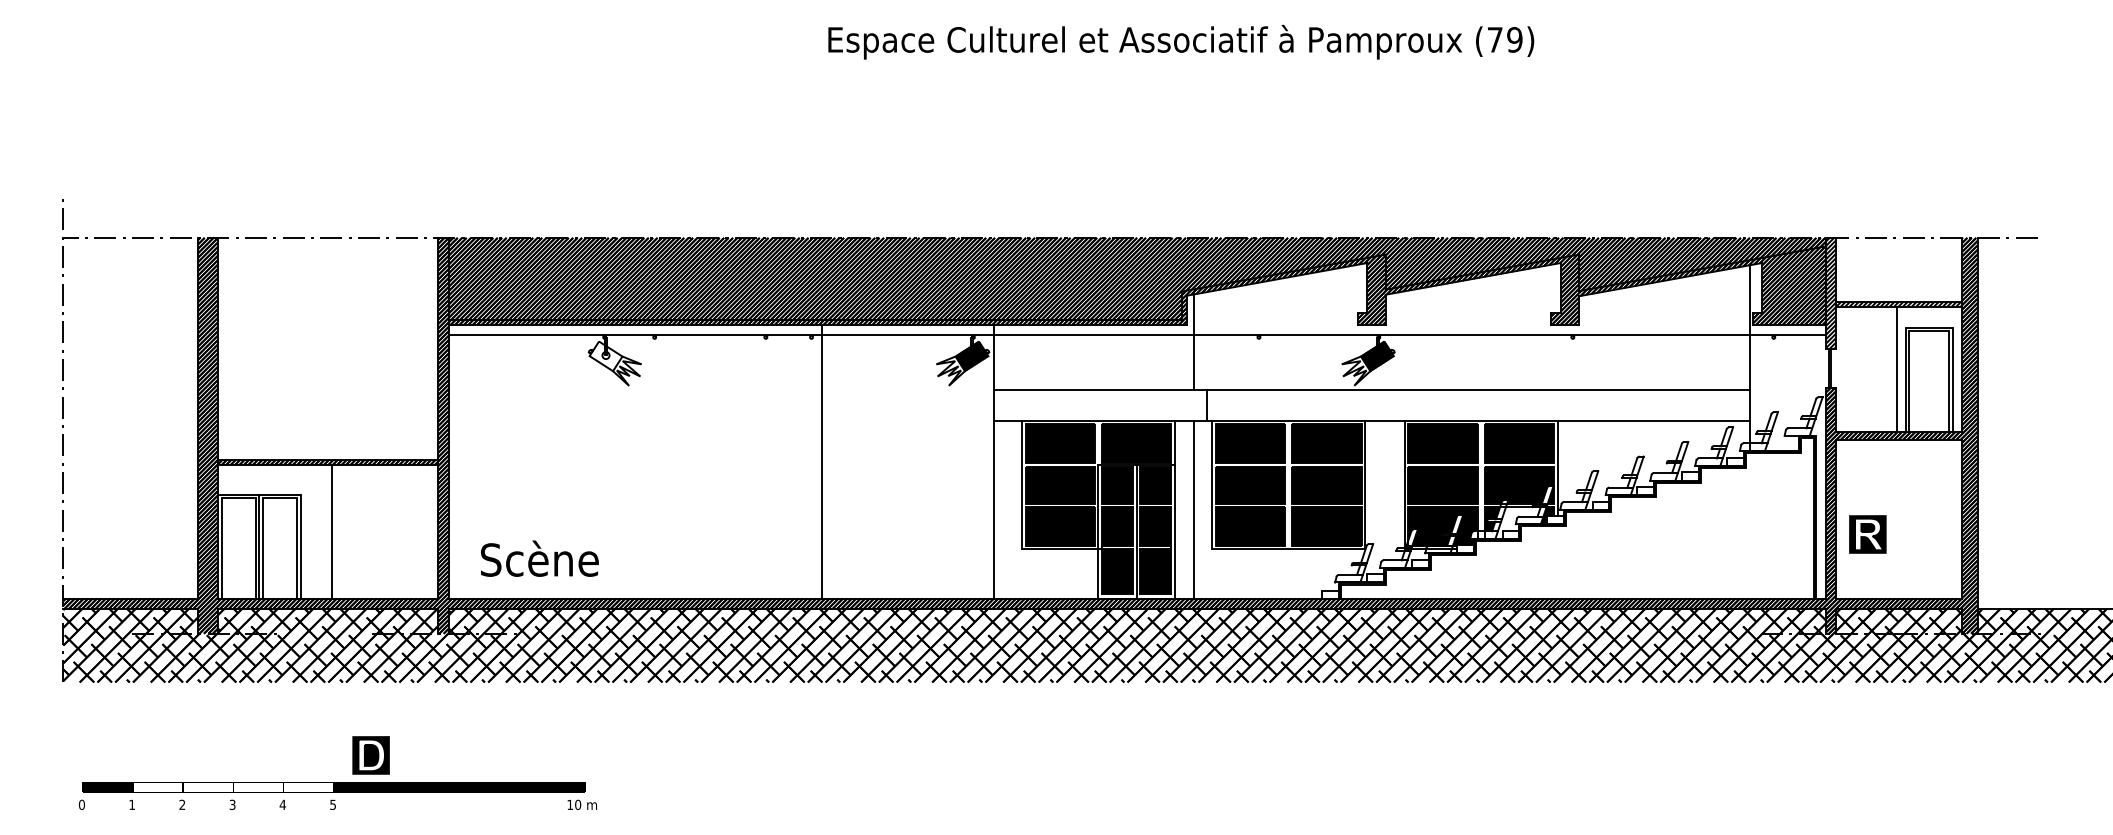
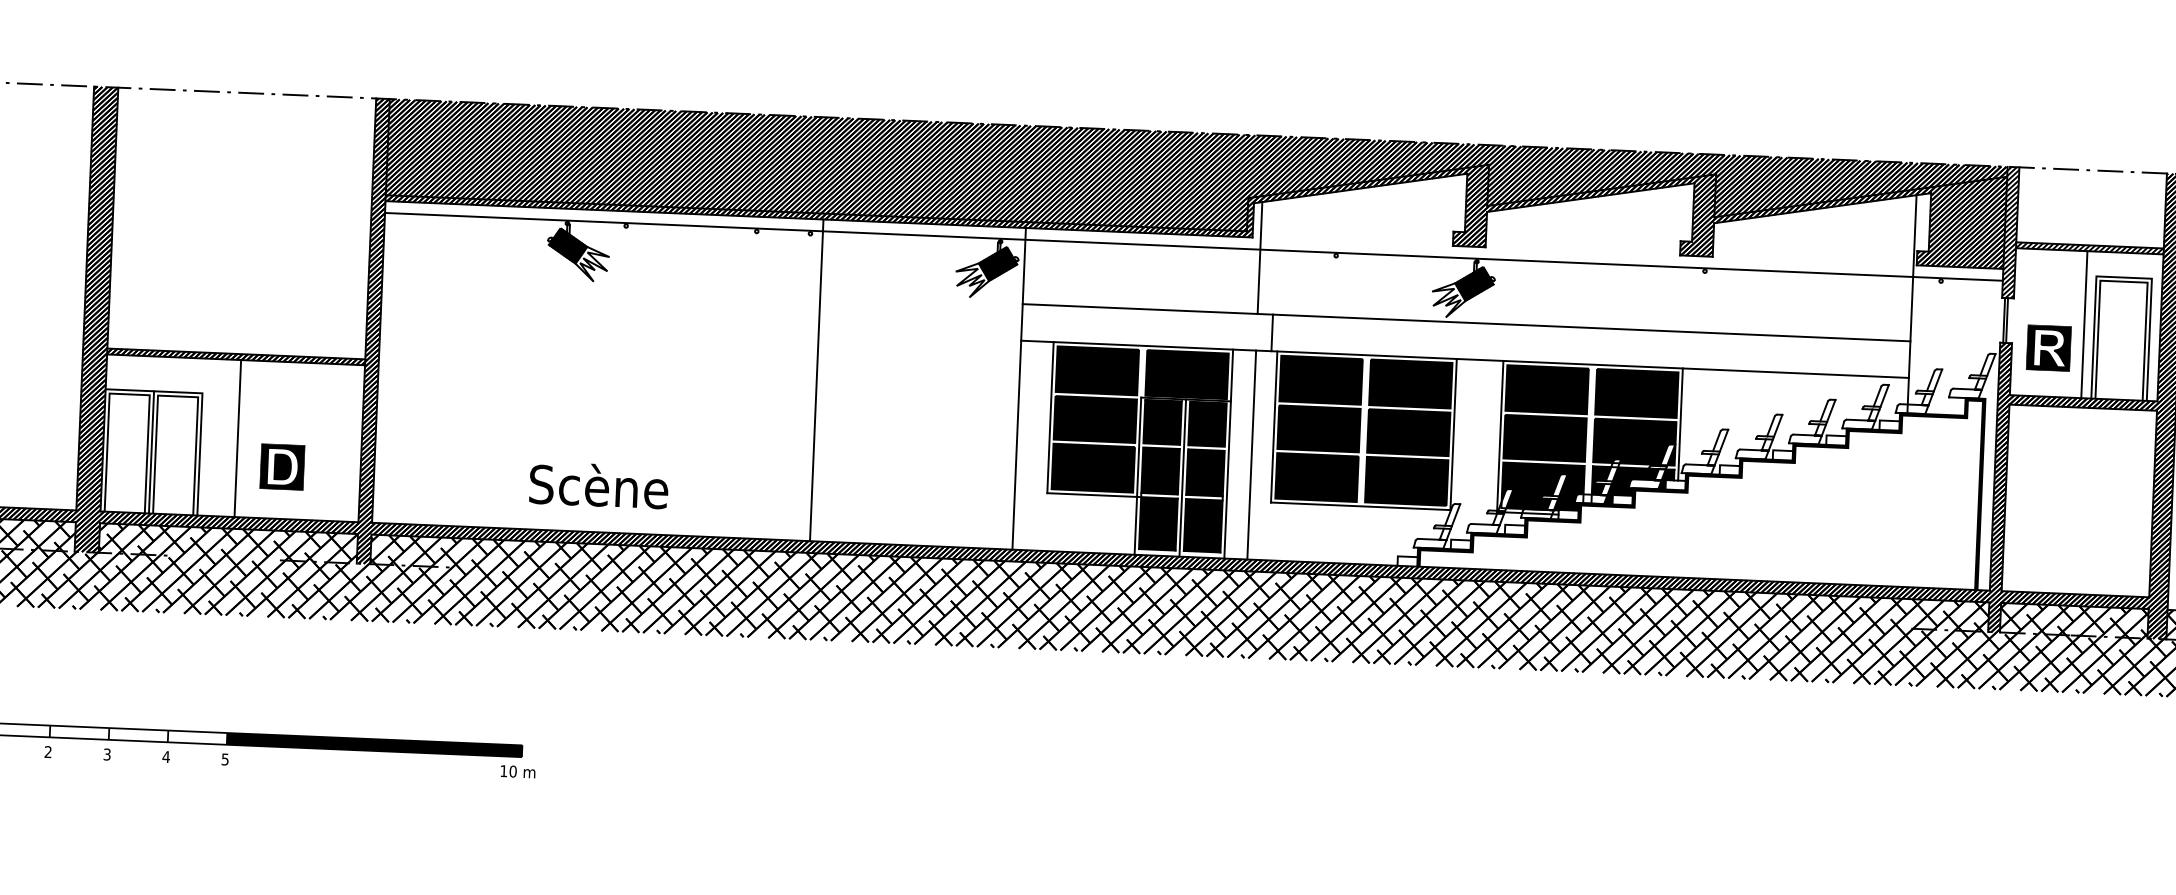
hatch: (605, 356) -> (567, 246), added
fill: (1517, 522) -> (1630, 486), added
part: (1867, 534) -> (2048, 348), moved
text: (539, 558) -> (598, 485), moved
part: (370, 755) -> (281, 467), moved

